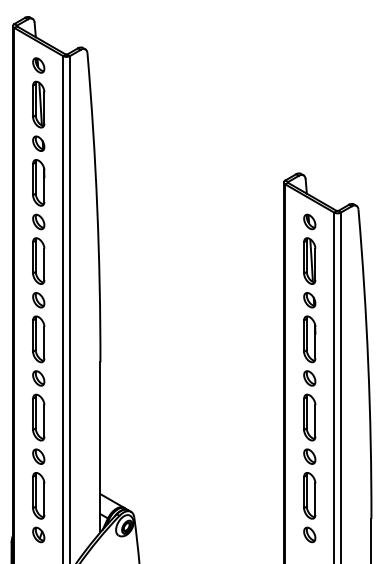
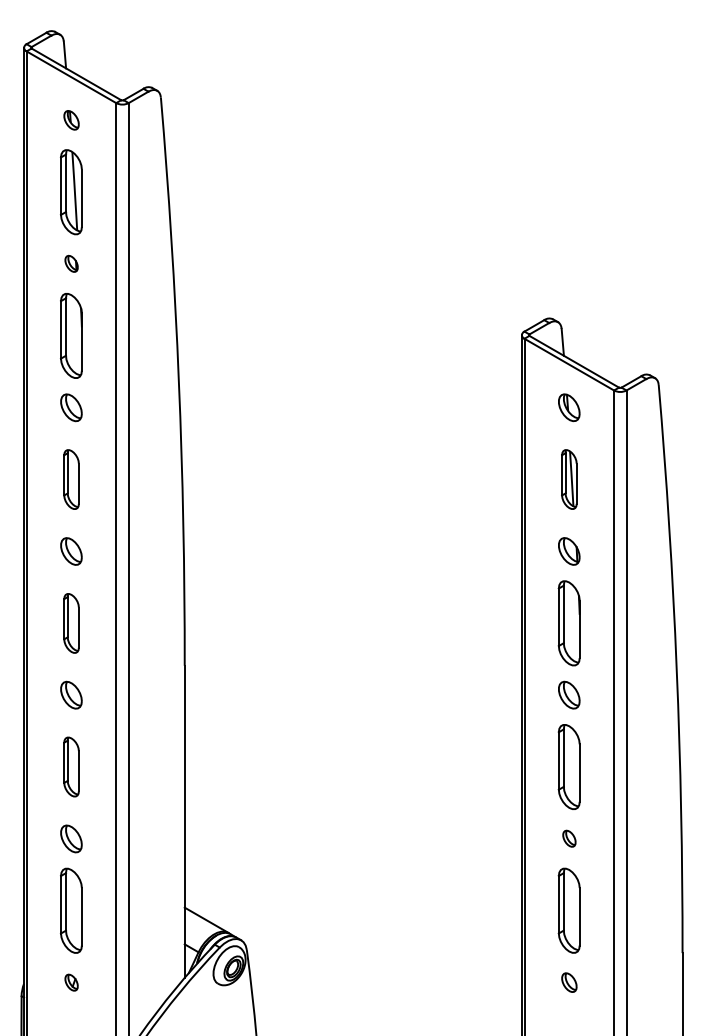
part: (38, 65) -> (70, 120), size x0.7
part: (38, 143) -> (70, 263), size x0.6
part: (38, 260) -> (70, 478), size x0.7
part: (309, 260) -> (568, 478), size x0.7
part: (38, 339) -> (70, 623), size x0.7
part: (38, 417) -> (70, 766), size x0.7
part: (309, 456) -> (568, 838), size x0.6
part: (38, 534) -> (70, 981), size x0.6
part: (309, 534) -> (568, 981), size x0.7

